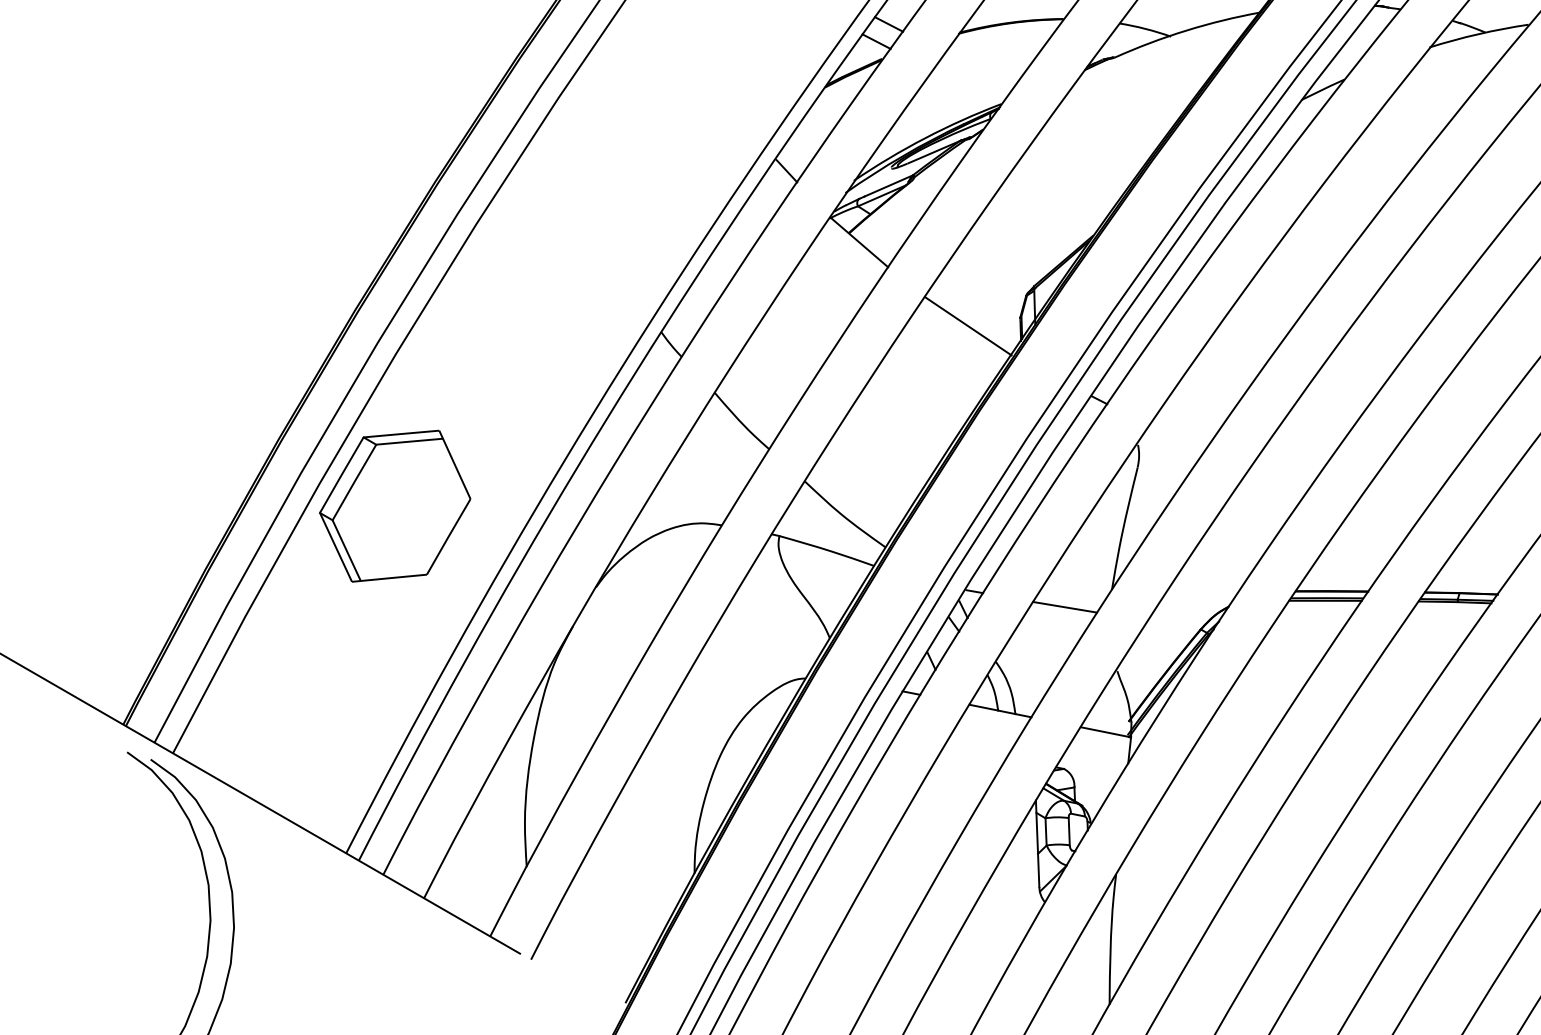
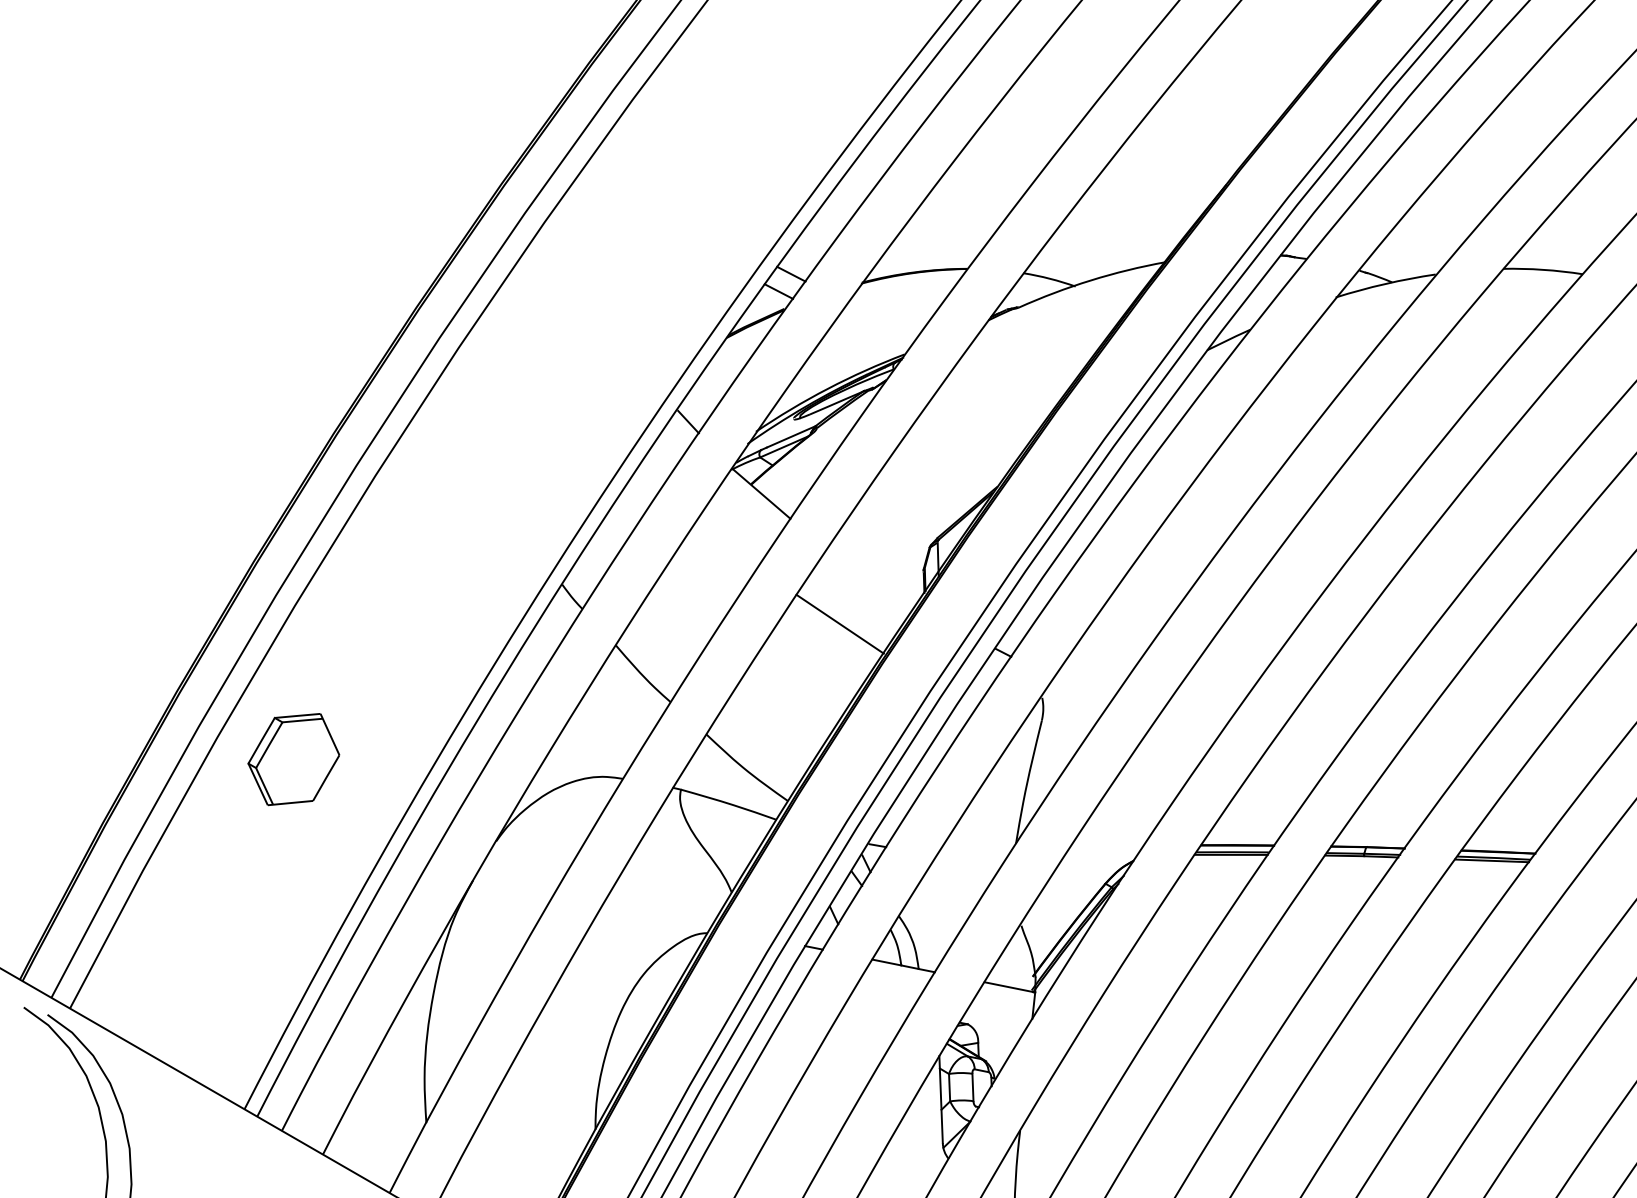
line: (967, 325) -> (839, 623), moved
part: (394, 506) -> (293, 759), size x0.6
line: (1064, 607) -> (968, 861), removed

